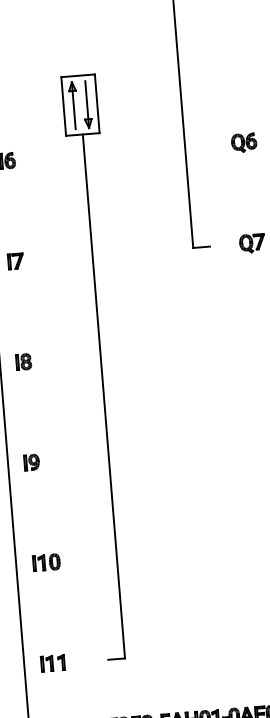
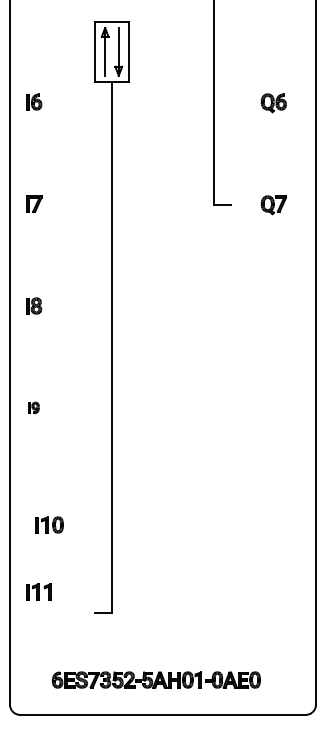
part: (31, 462) -> (33, 407), size x0.7
part: (46, 562) -> (49, 524), moved
part: (52, 662) -> (38, 591), moved

